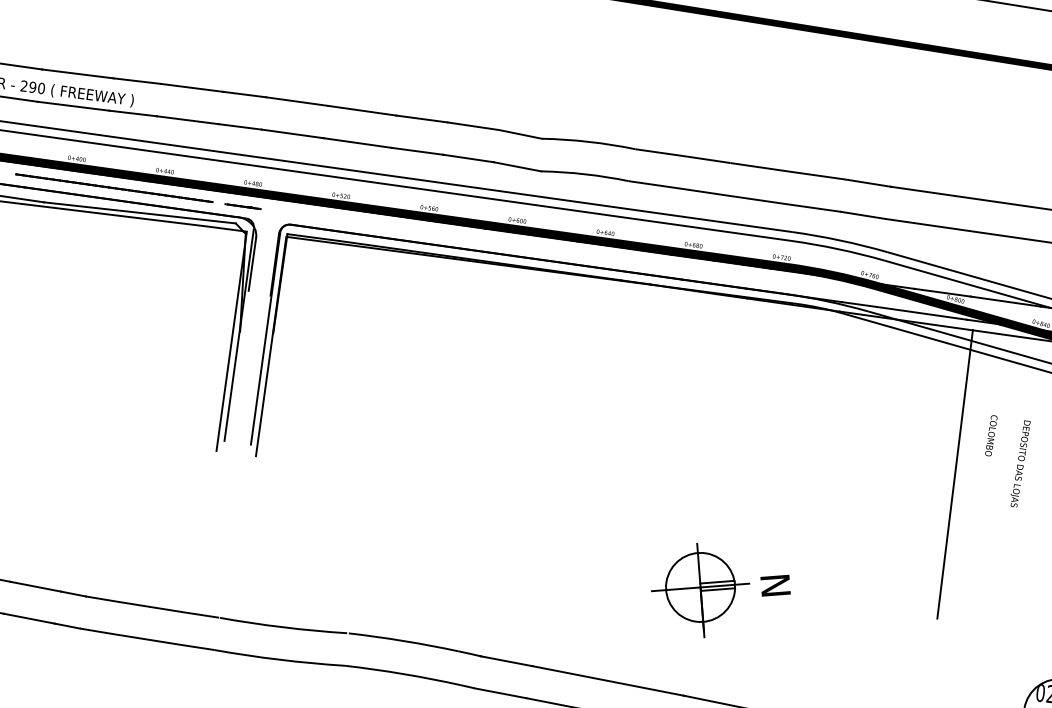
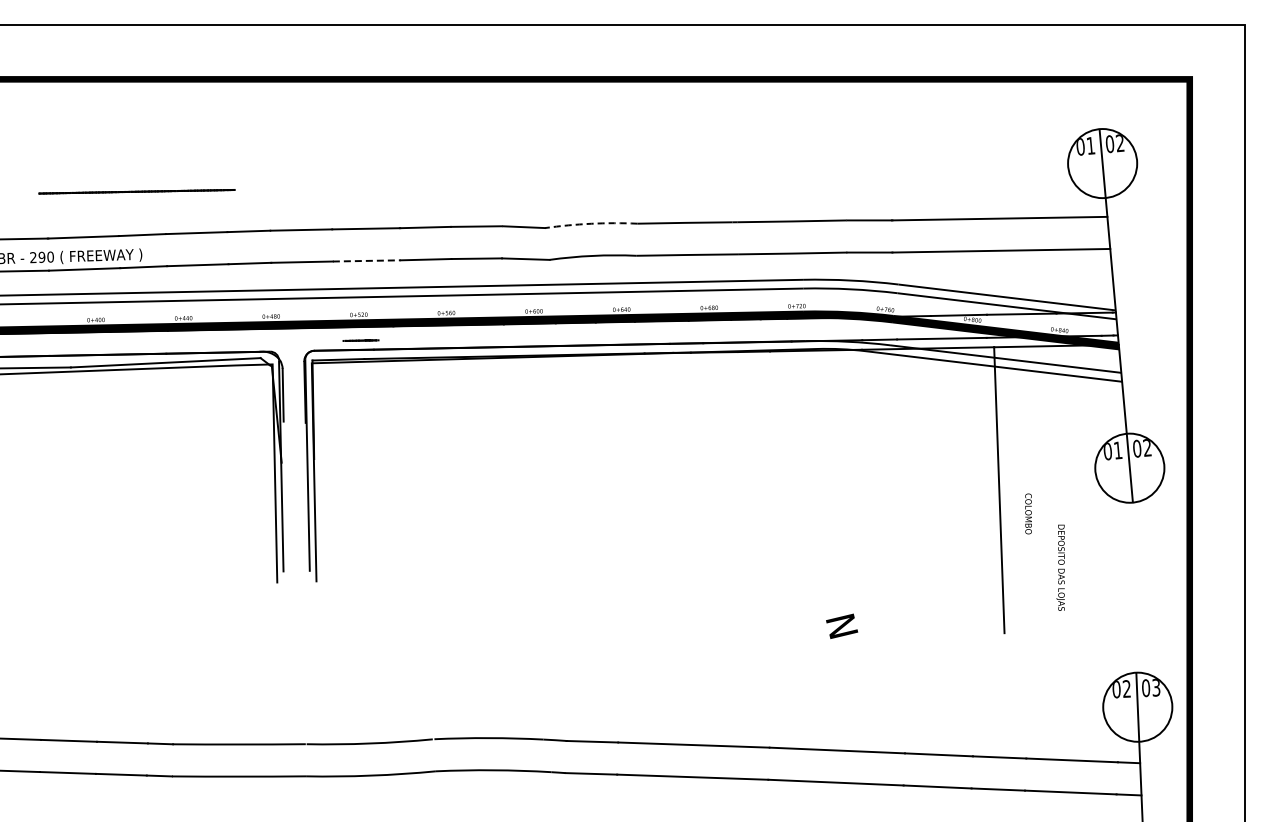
arc: (589, 141) -> (591, 223), solid -> dashed
line: (357, 142) -> (366, 260), solid -> dashed
line: (113, 187) -> (136, 191), moved
line: (242, 206) -> (360, 340), moved
text: (991, 435) -> (1028, 513), moved
text: (1019, 463) -> (1060, 567), moved
part: (699, 590) -> (768, 642), removed

